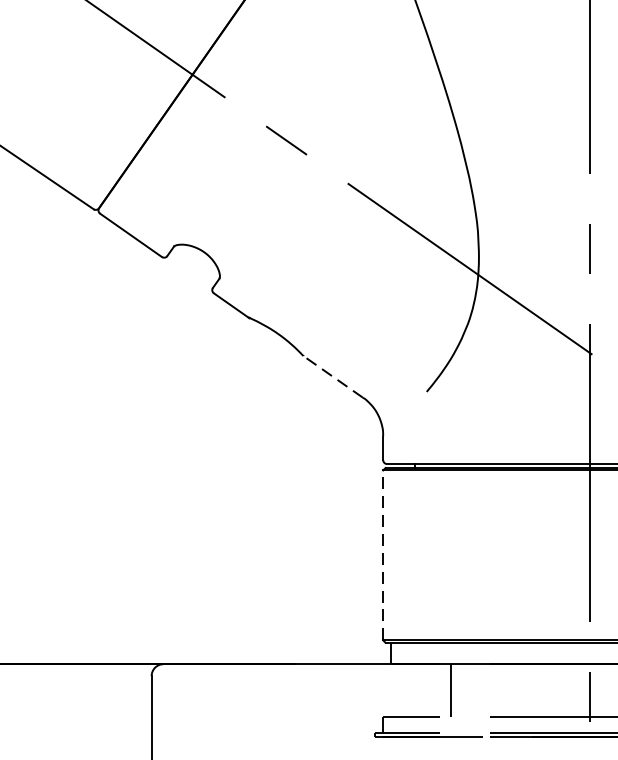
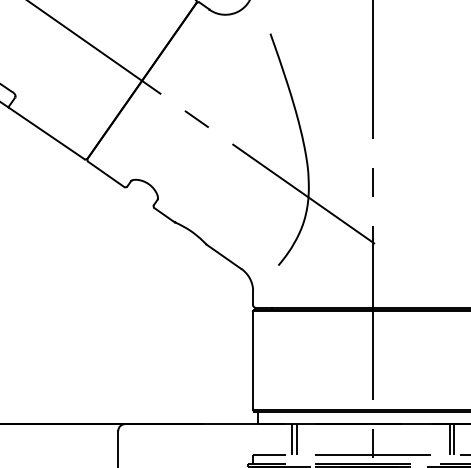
line: (332, 376) -> (223, 256), dashed -> solid
line: (383, 554) -> (253, 360), dashed -> solid
line: (459, 690) -> (297, 439), added

